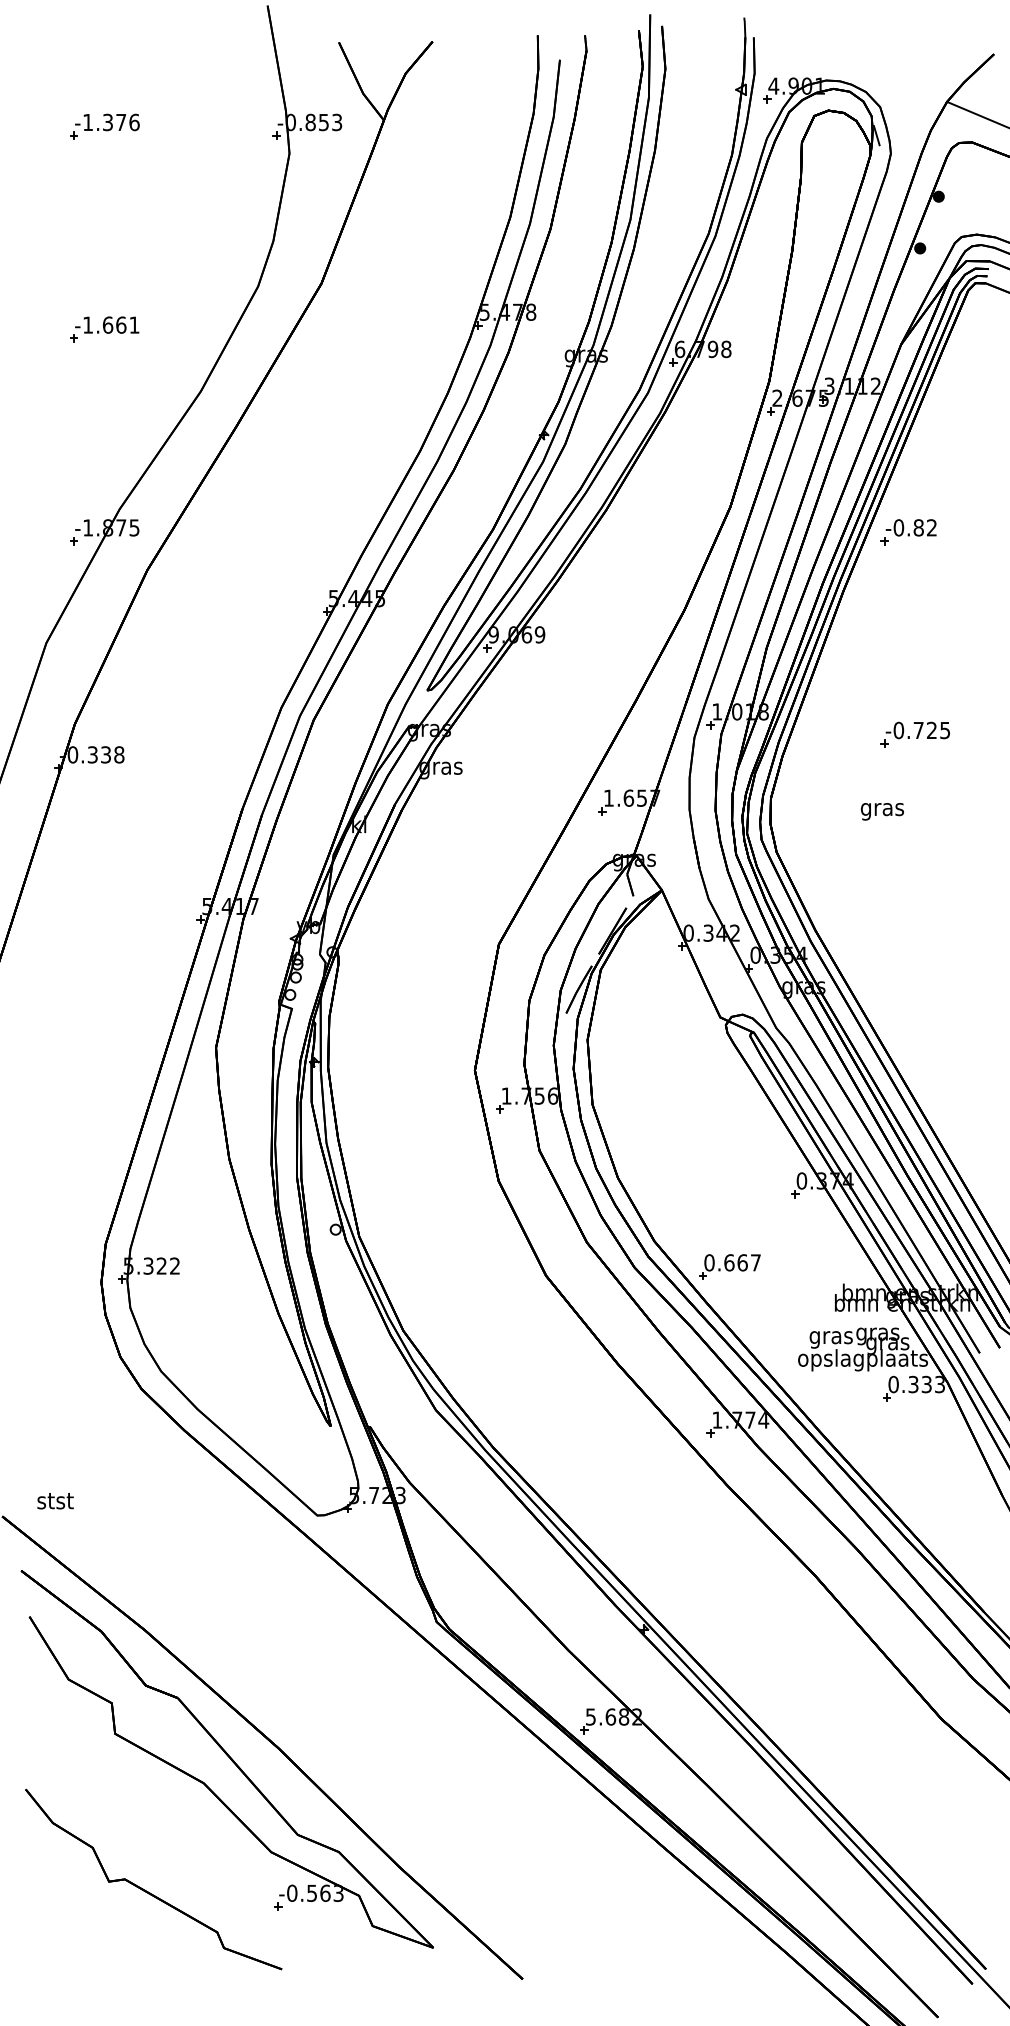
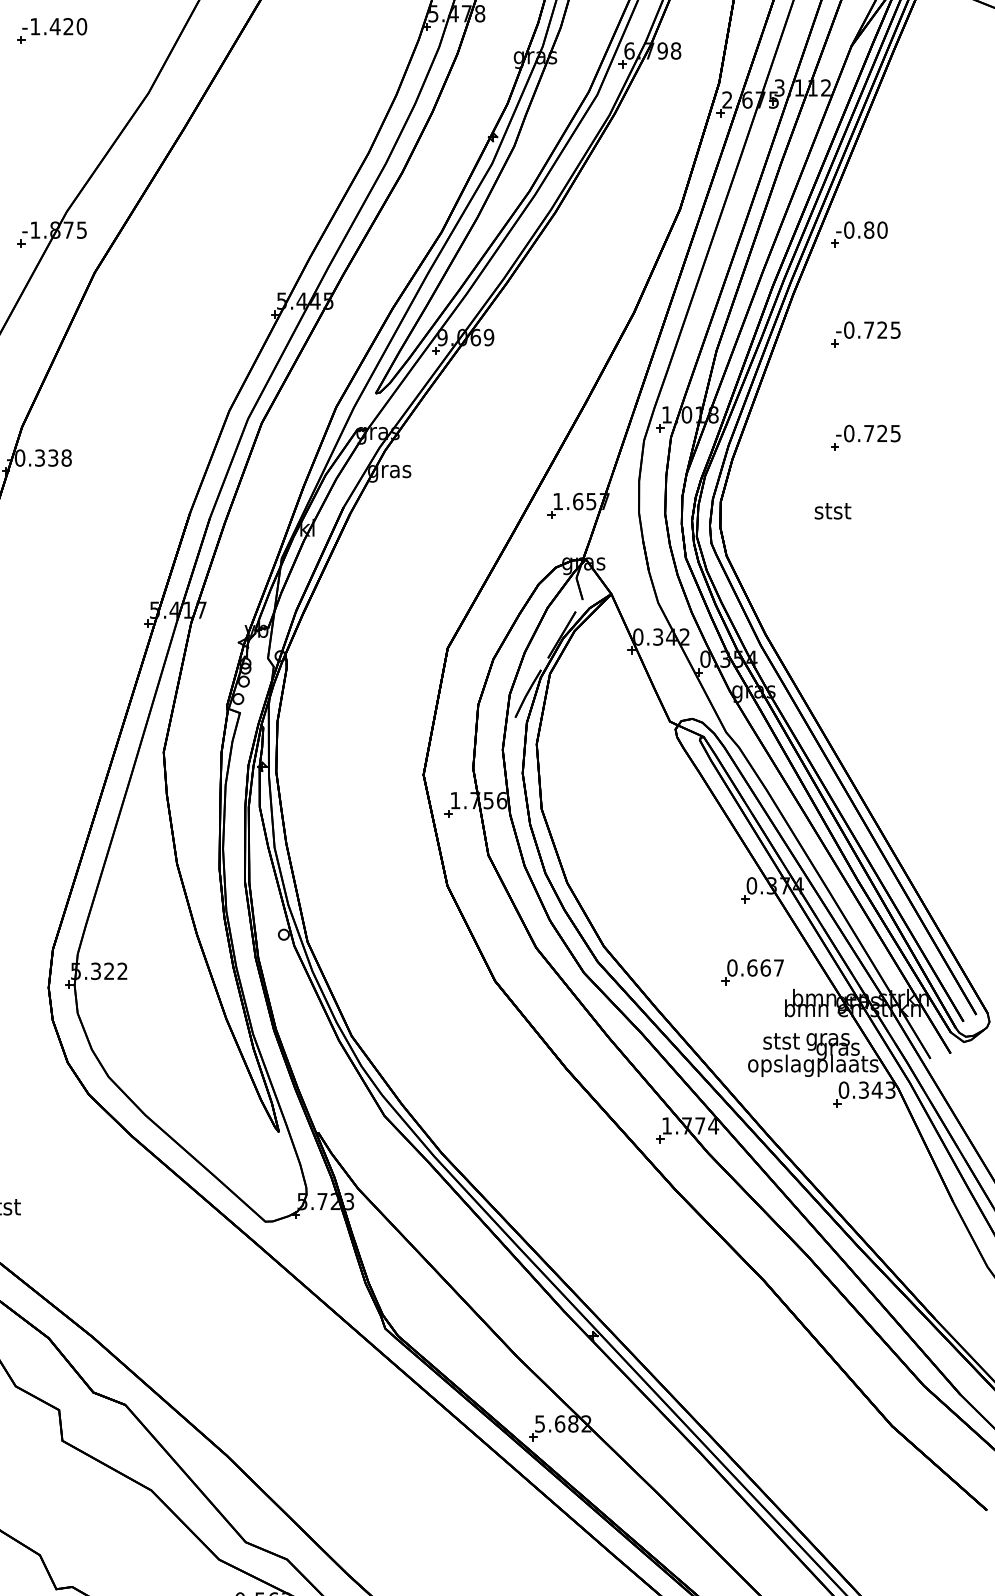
text: (120, 324) -> (67, 26), -1.661 -> -1.420
text: (931, 527) -> (881, 229), -0.82 -> -0.80
part: (914, 631) -> (864, 334), added
text: (882, 809) -> (832, 512), gras -> stst
part: (729, 1266) -> (752, 971), moved
text: (830, 1337) -> (780, 1042), gras -> stst
text: (926, 1384) -> (876, 1090), 0.333 -> 0.343

